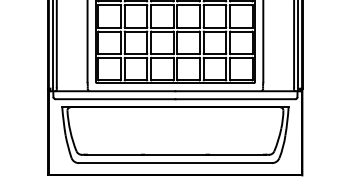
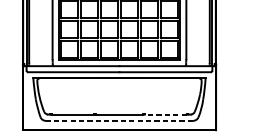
line: (236, 154) -> (165, 114), solid -> dashed
line: (175, 163) -> (119, 121), solid -> dashed

